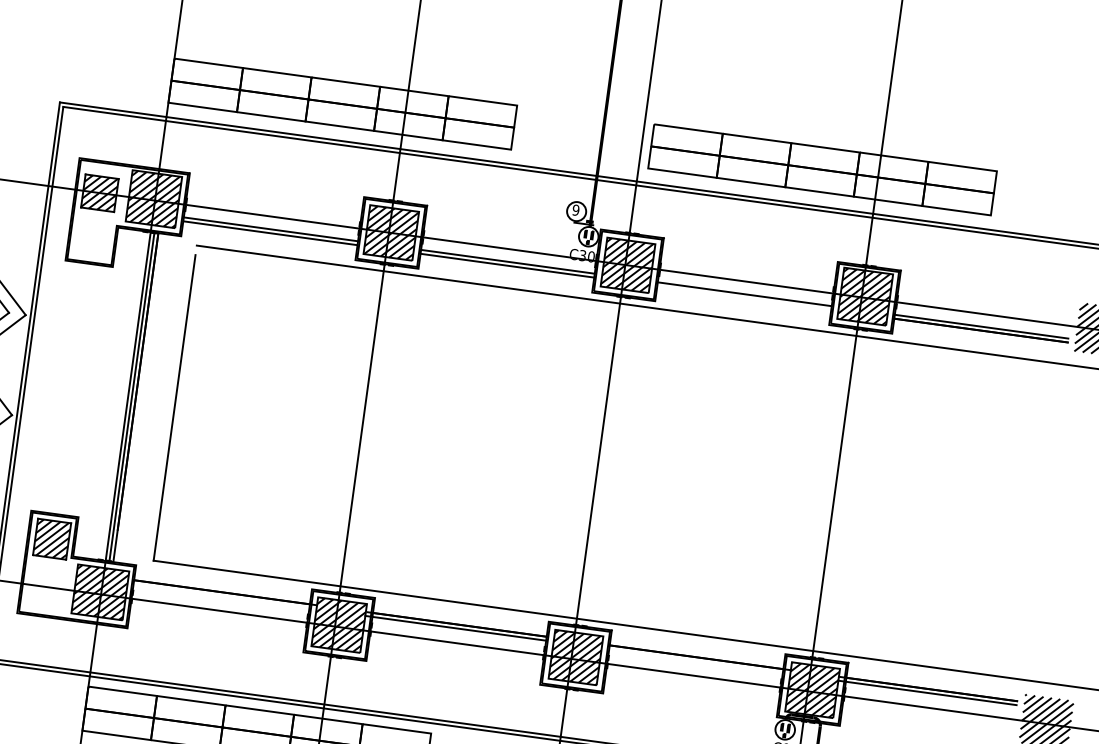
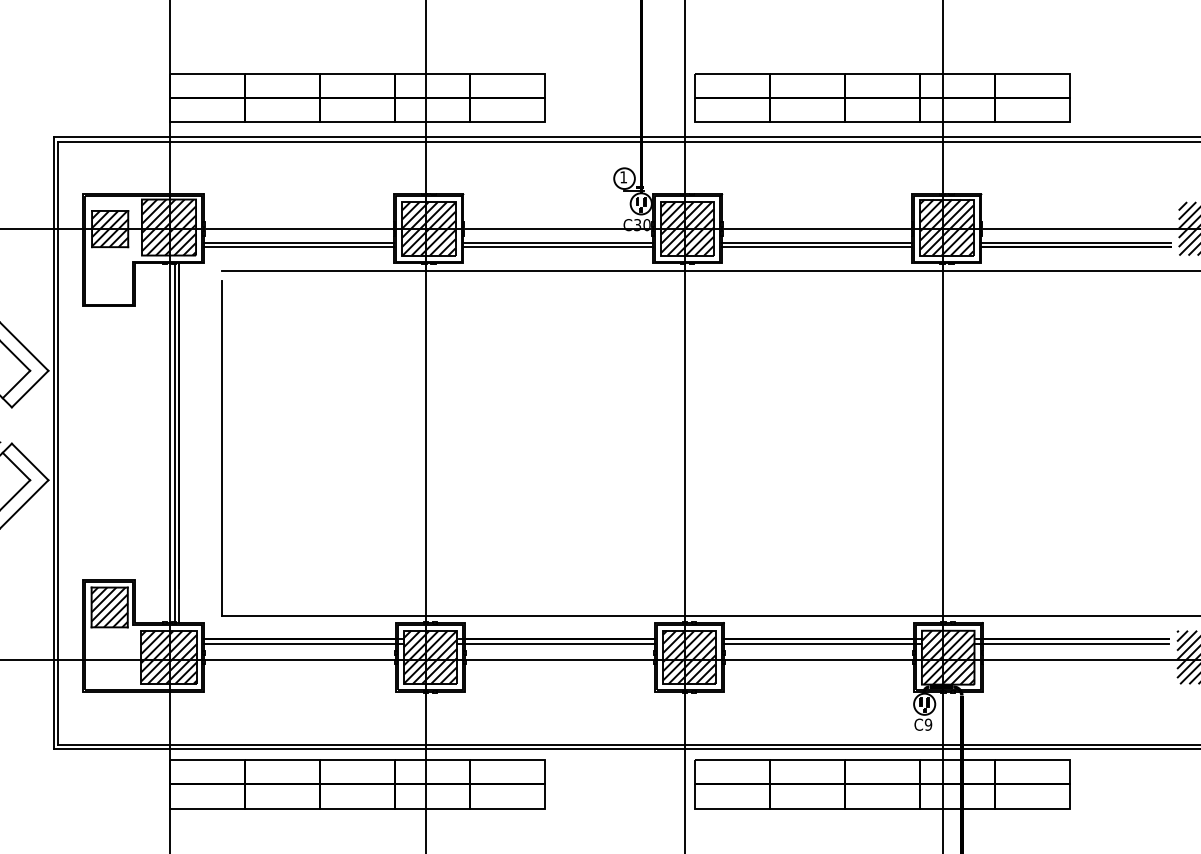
text: (575, 210) -> (623, 177), 9 -> 1
line: (744, 297) -> (817, 246), added
line: (224, 596) -> (303, 643), added
line: (699, 661) -> (822, 643), added

